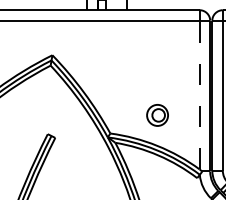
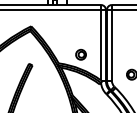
line: (198, 93) -> (100, 44), dashed -> solid

